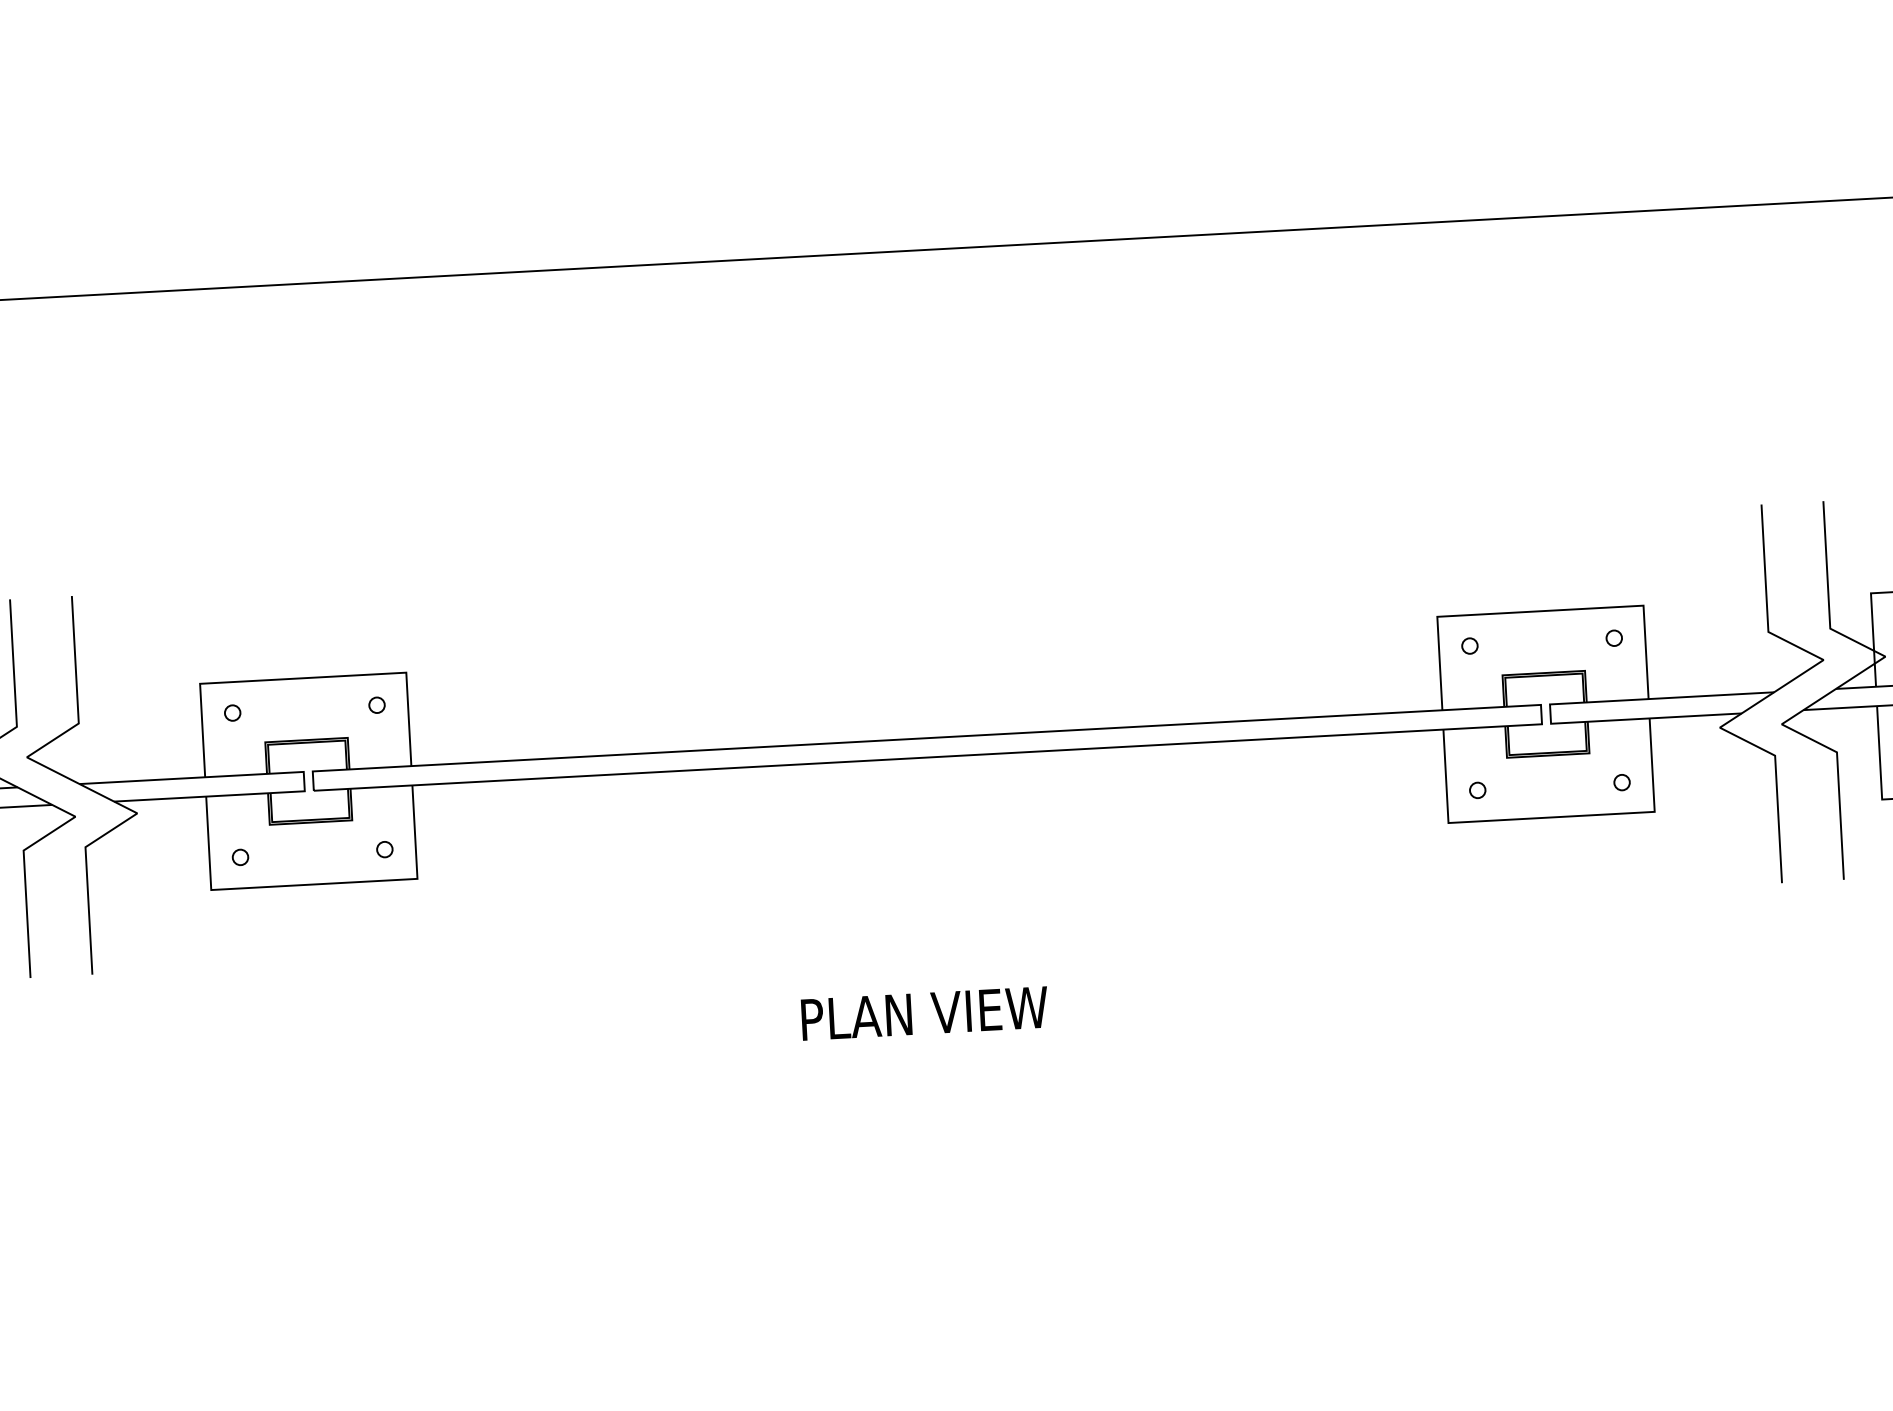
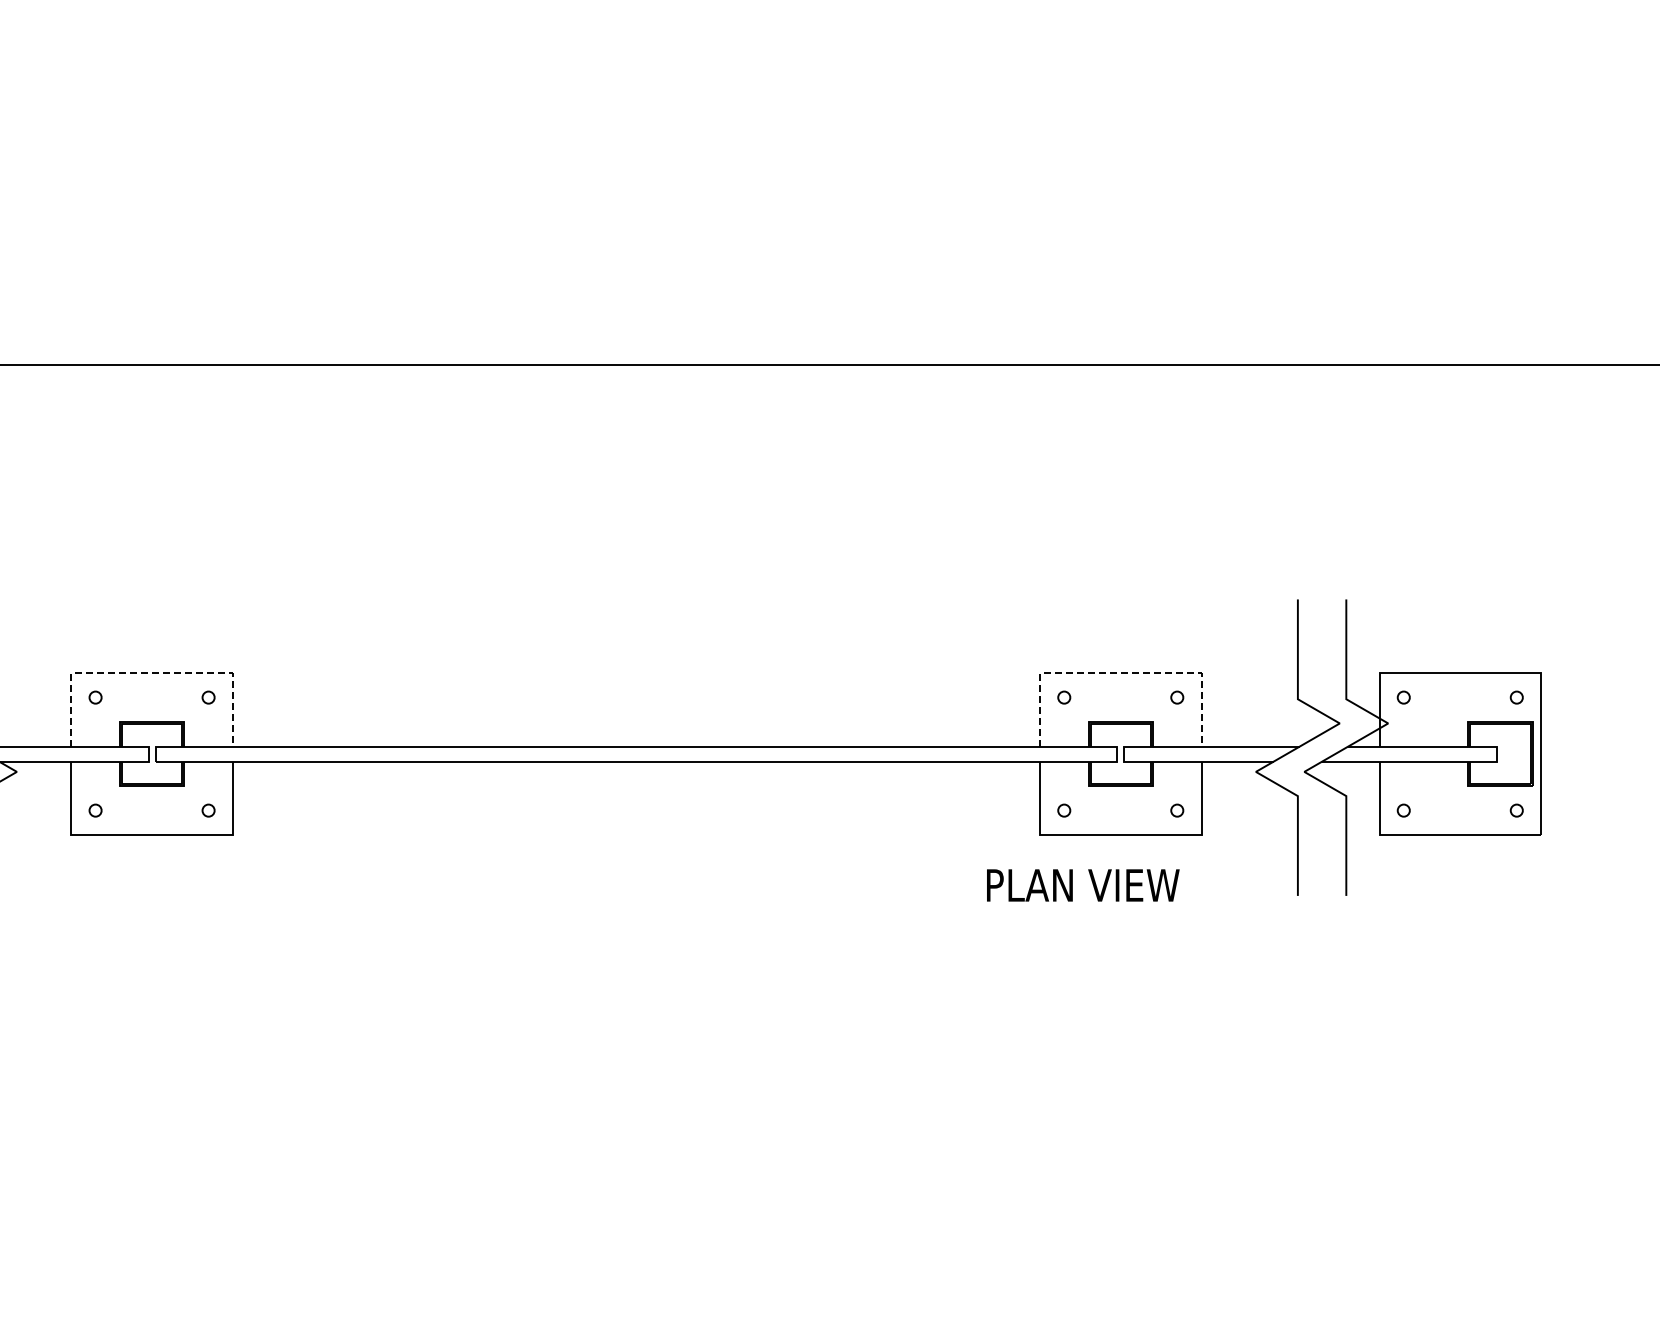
line: (1540, 611) -> (1120, 673), solid -> dashed
line: (303, 678) -> (152, 673), solid -> dashed
text: (925, 1013) -> (1083, 885), moved

